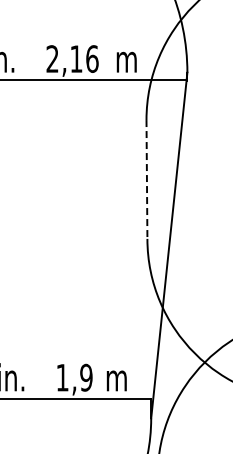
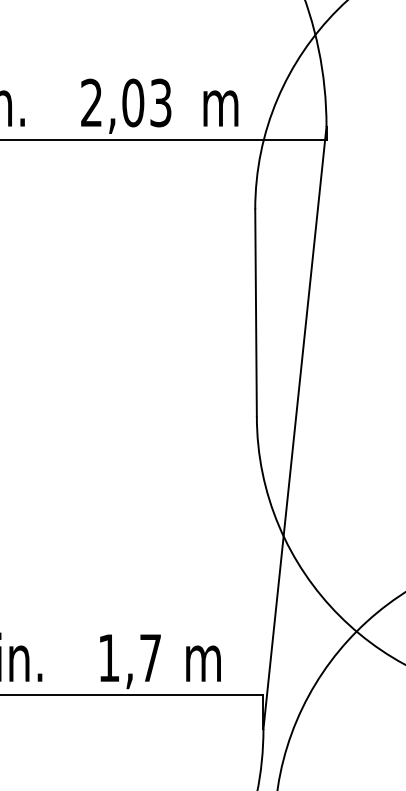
text: (84, 58) -> (147, 101), 2,16 -> 2,03
line: (146, 179) -> (255, 312), dashed -> solid
text: (86, 377) -> (150, 657), 1,9 -> 1,7

